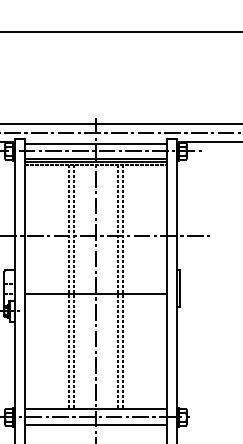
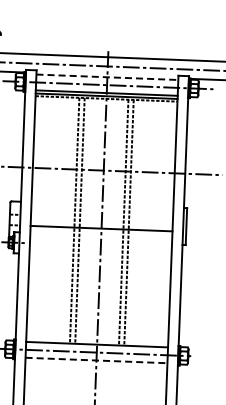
line: (95, 143) -> (106, 77), solid -> dashed
line: (95, 425) -> (96, 360), solid -> dashed

